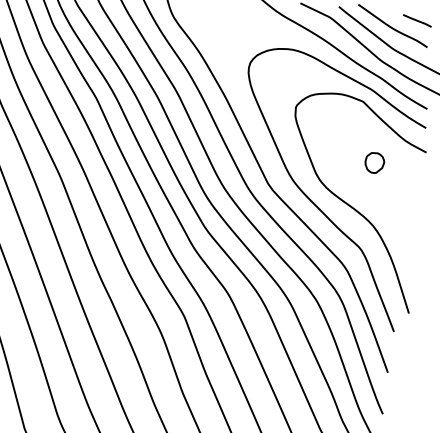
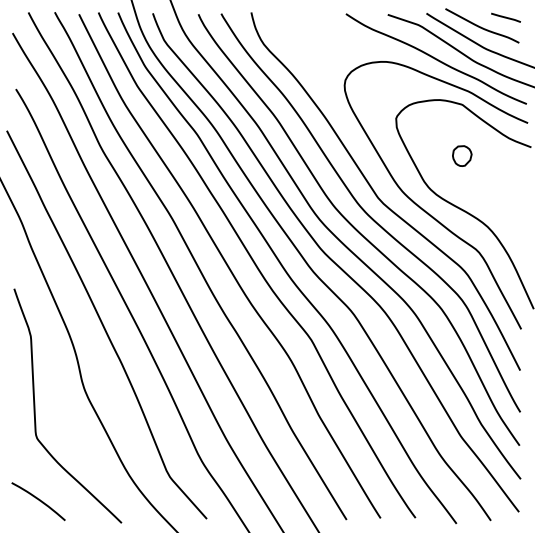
part: (375, 162) -> (462, 155), moved

